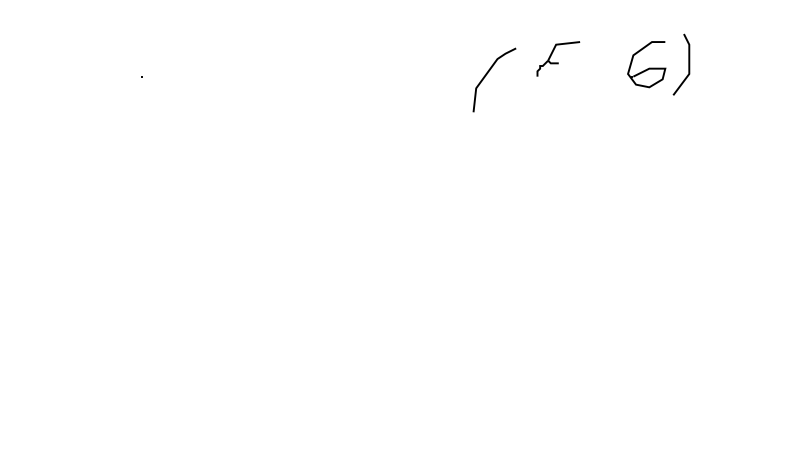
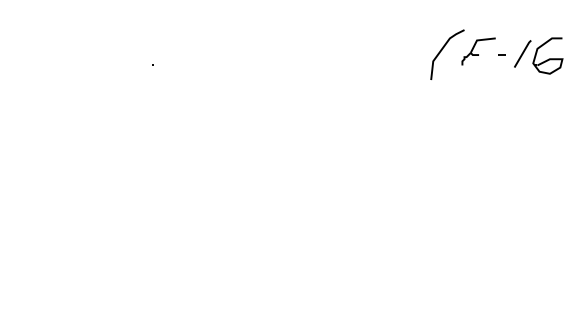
line: (614, 61) -> (522, 53), added
line: (587, 62) -> (501, 54), added
line: (488, 73) -> (442, 49), moved

